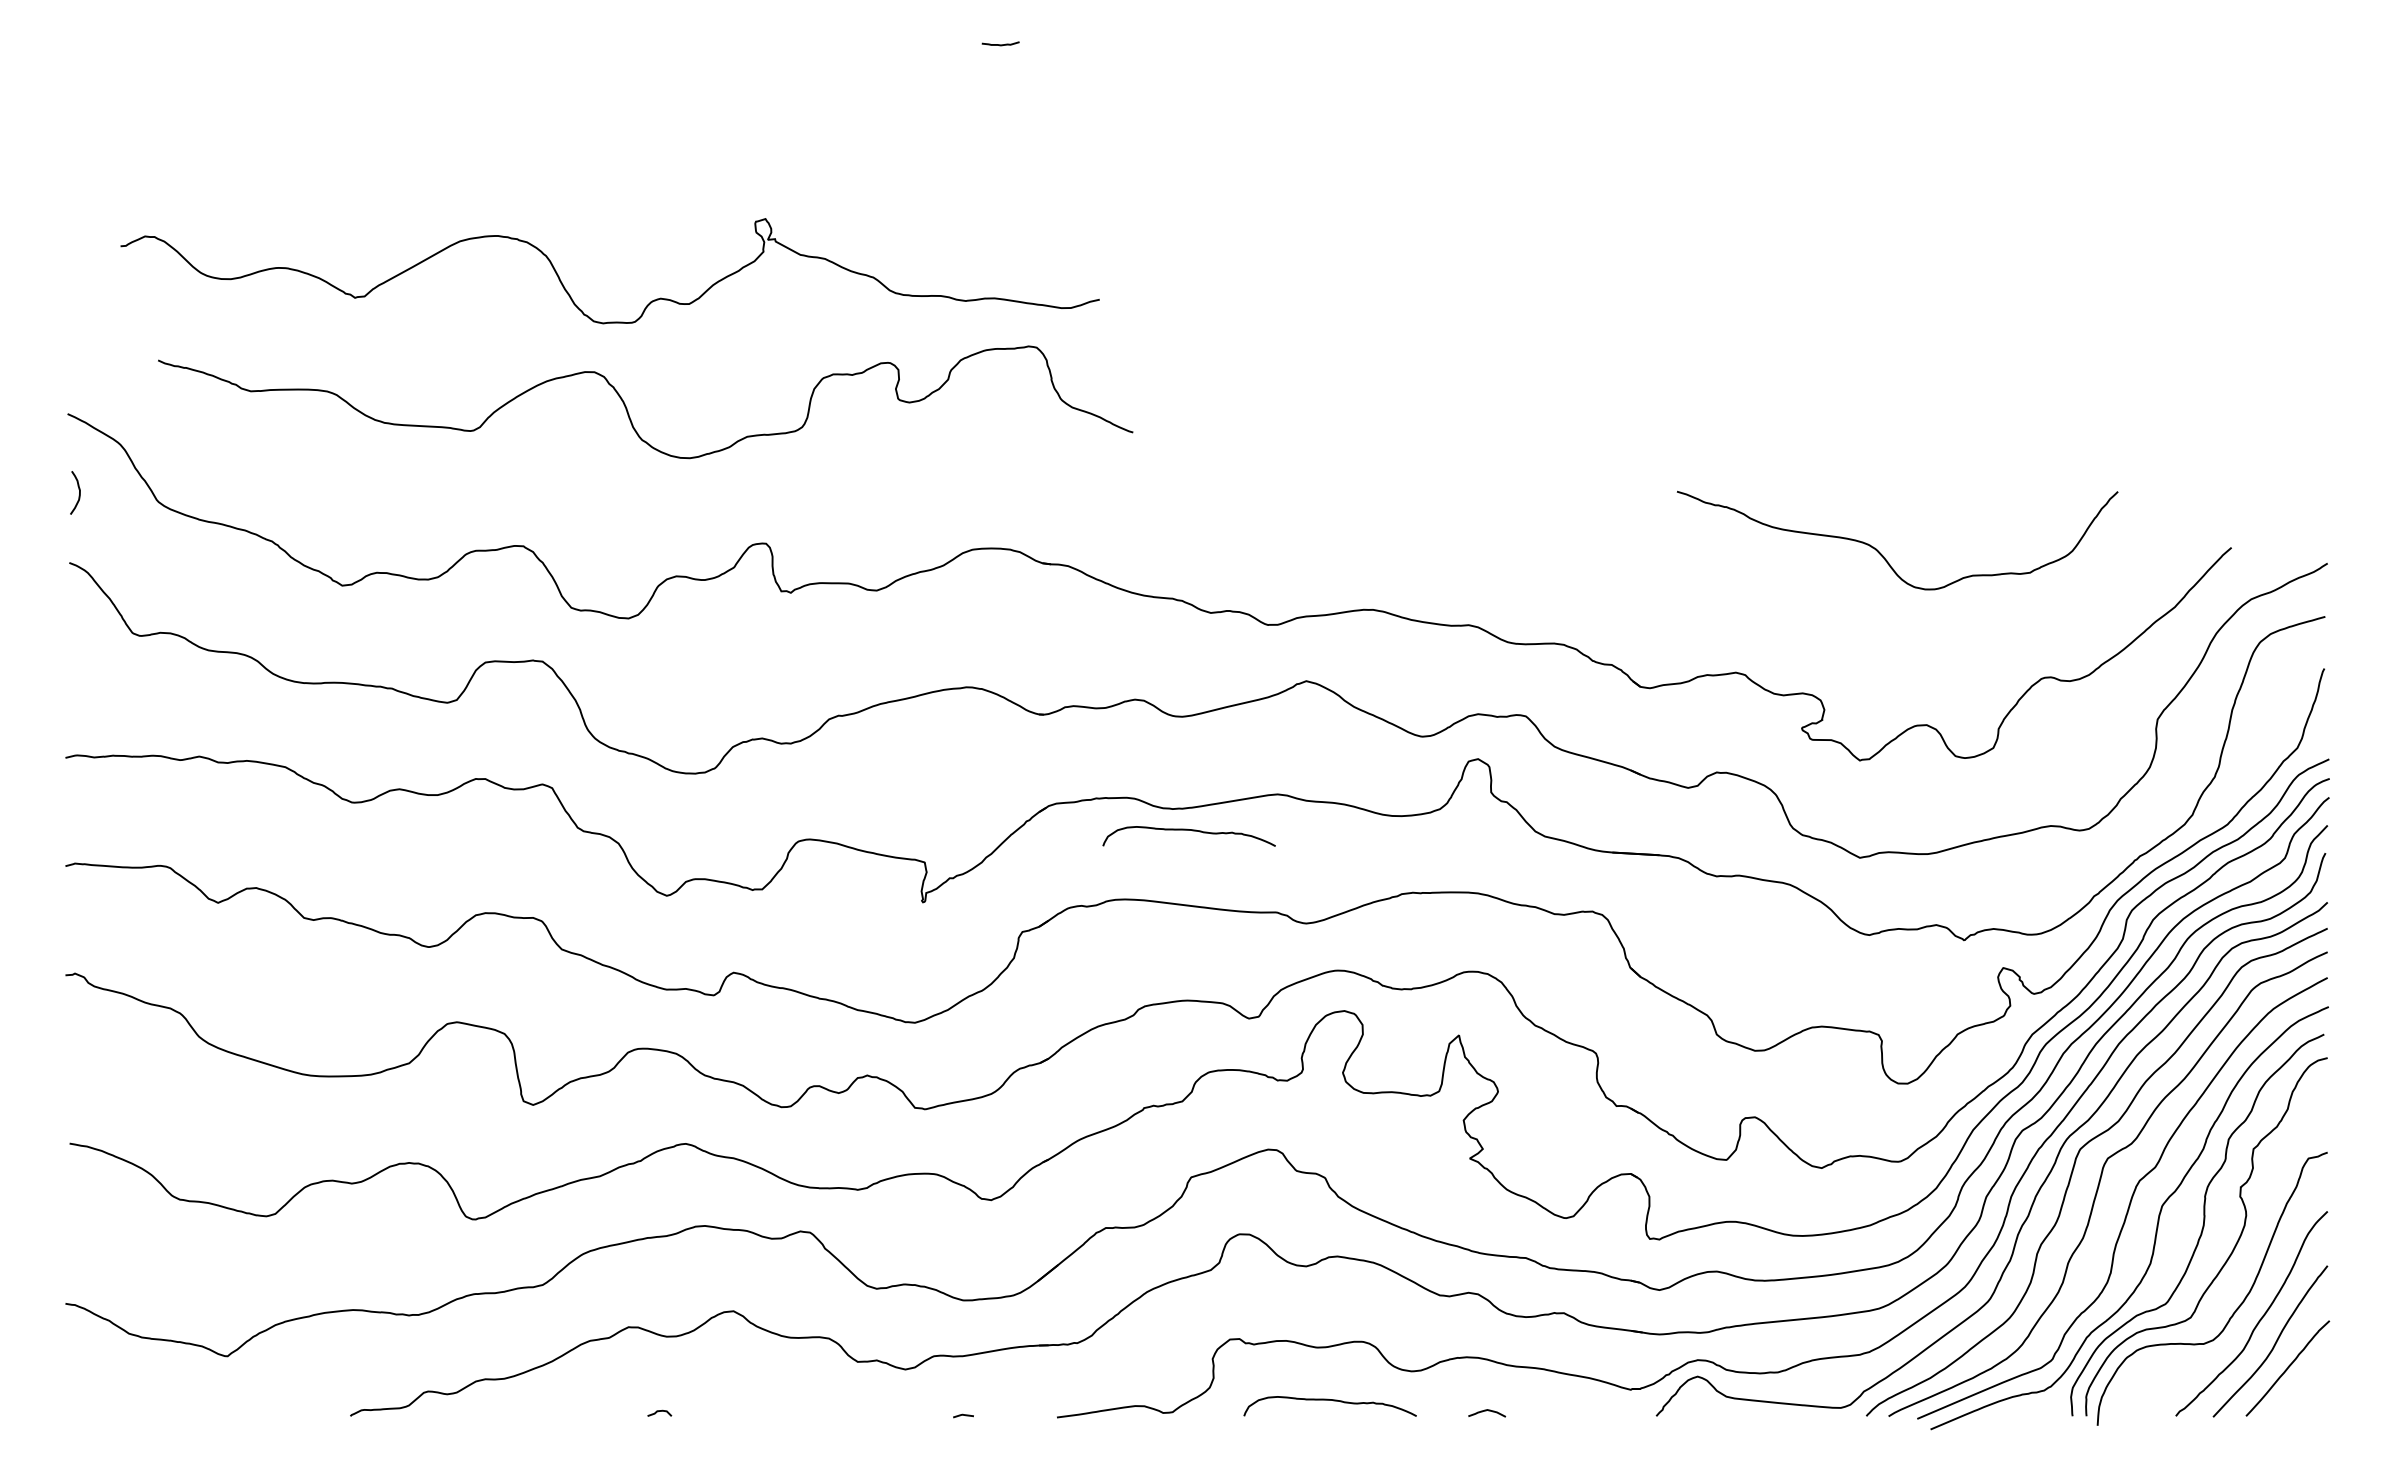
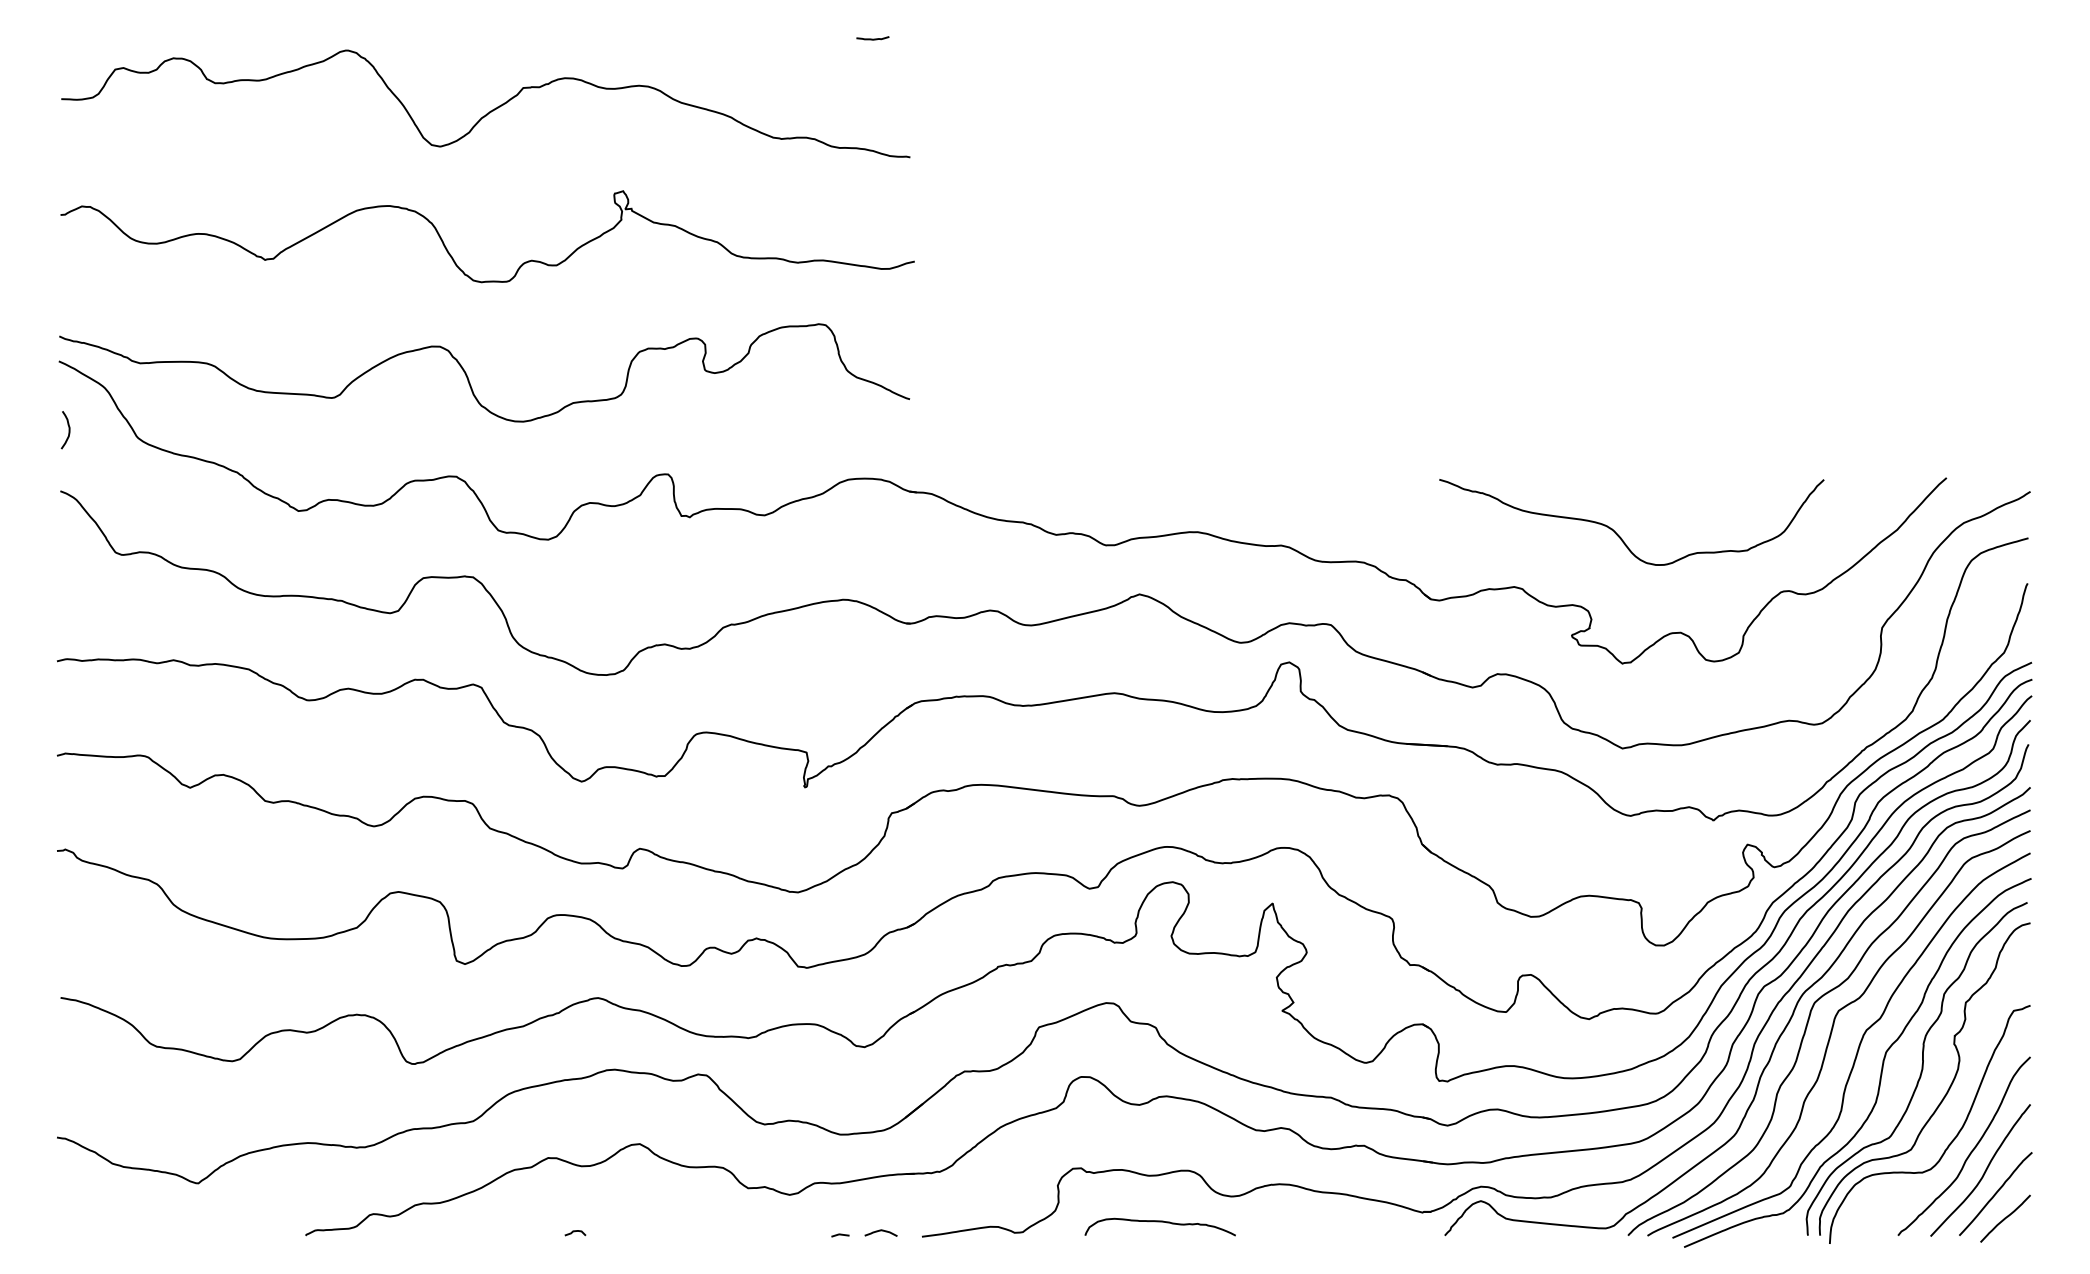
curve: (561, 127) -> (489, 111), added
curve: (571, 296) -> (453, 258), moved
curve: (627, 408) -> (468, 378), moved
curve: (1882, 554) -> (1618, 534), moved
curve: (1188, 830) -> (1036, 724), removed
curve: (2299, 1396) -> (2005, 1218), added
curve: (1486, 1411) -> (880, 1231), moved

